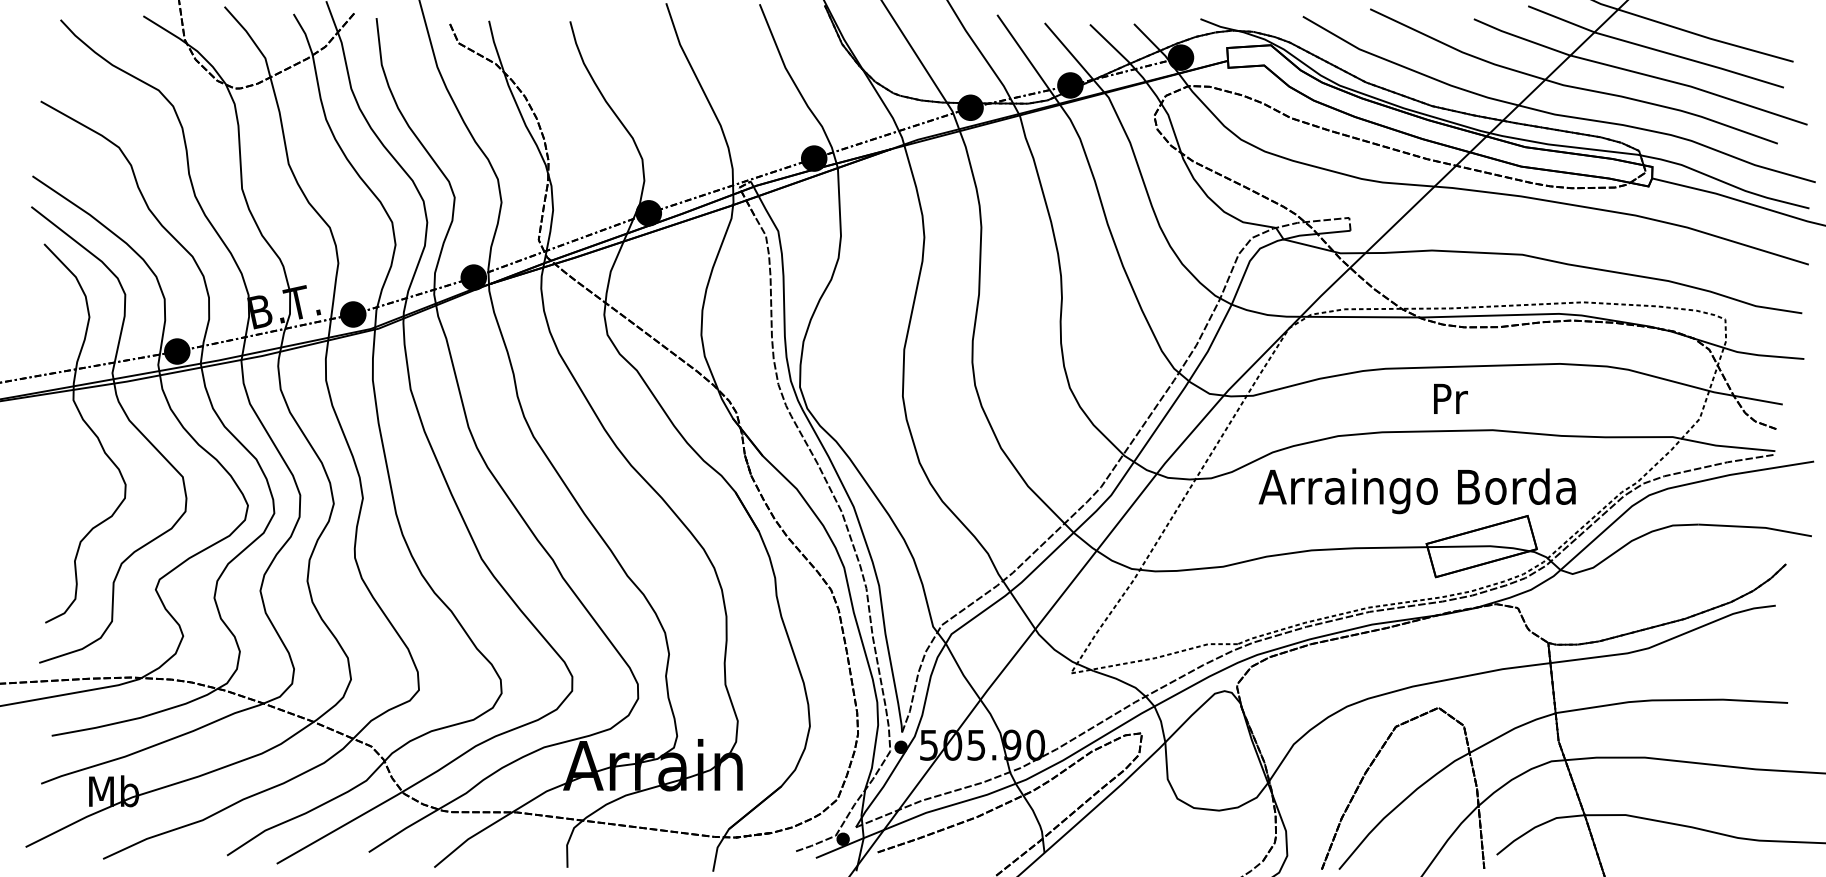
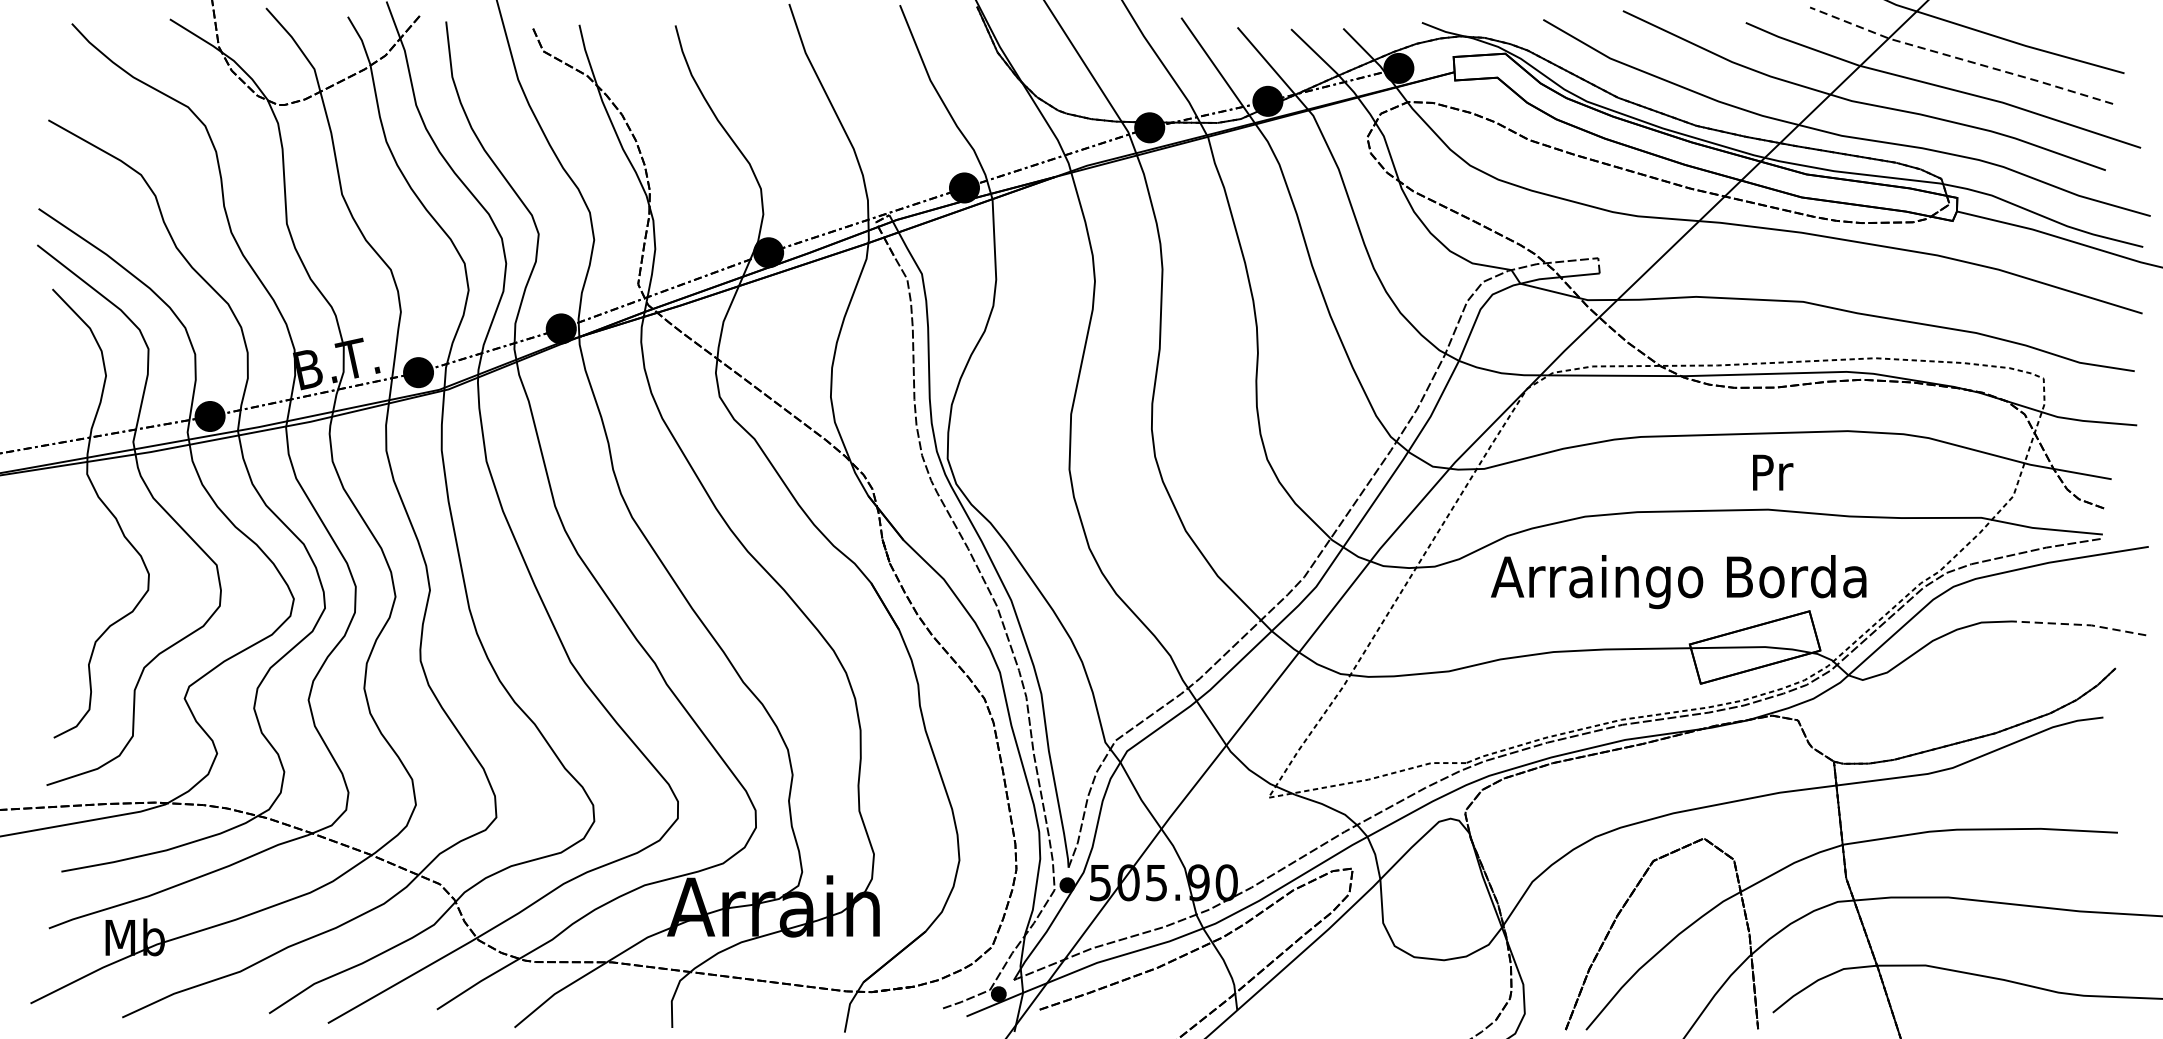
line: (1655, 49) -> (1960, 58), solid -> dashed
text: (1450, 398) -> (1772, 472), moved
line: (1755, 527) -> (2079, 624), solid -> dashed

